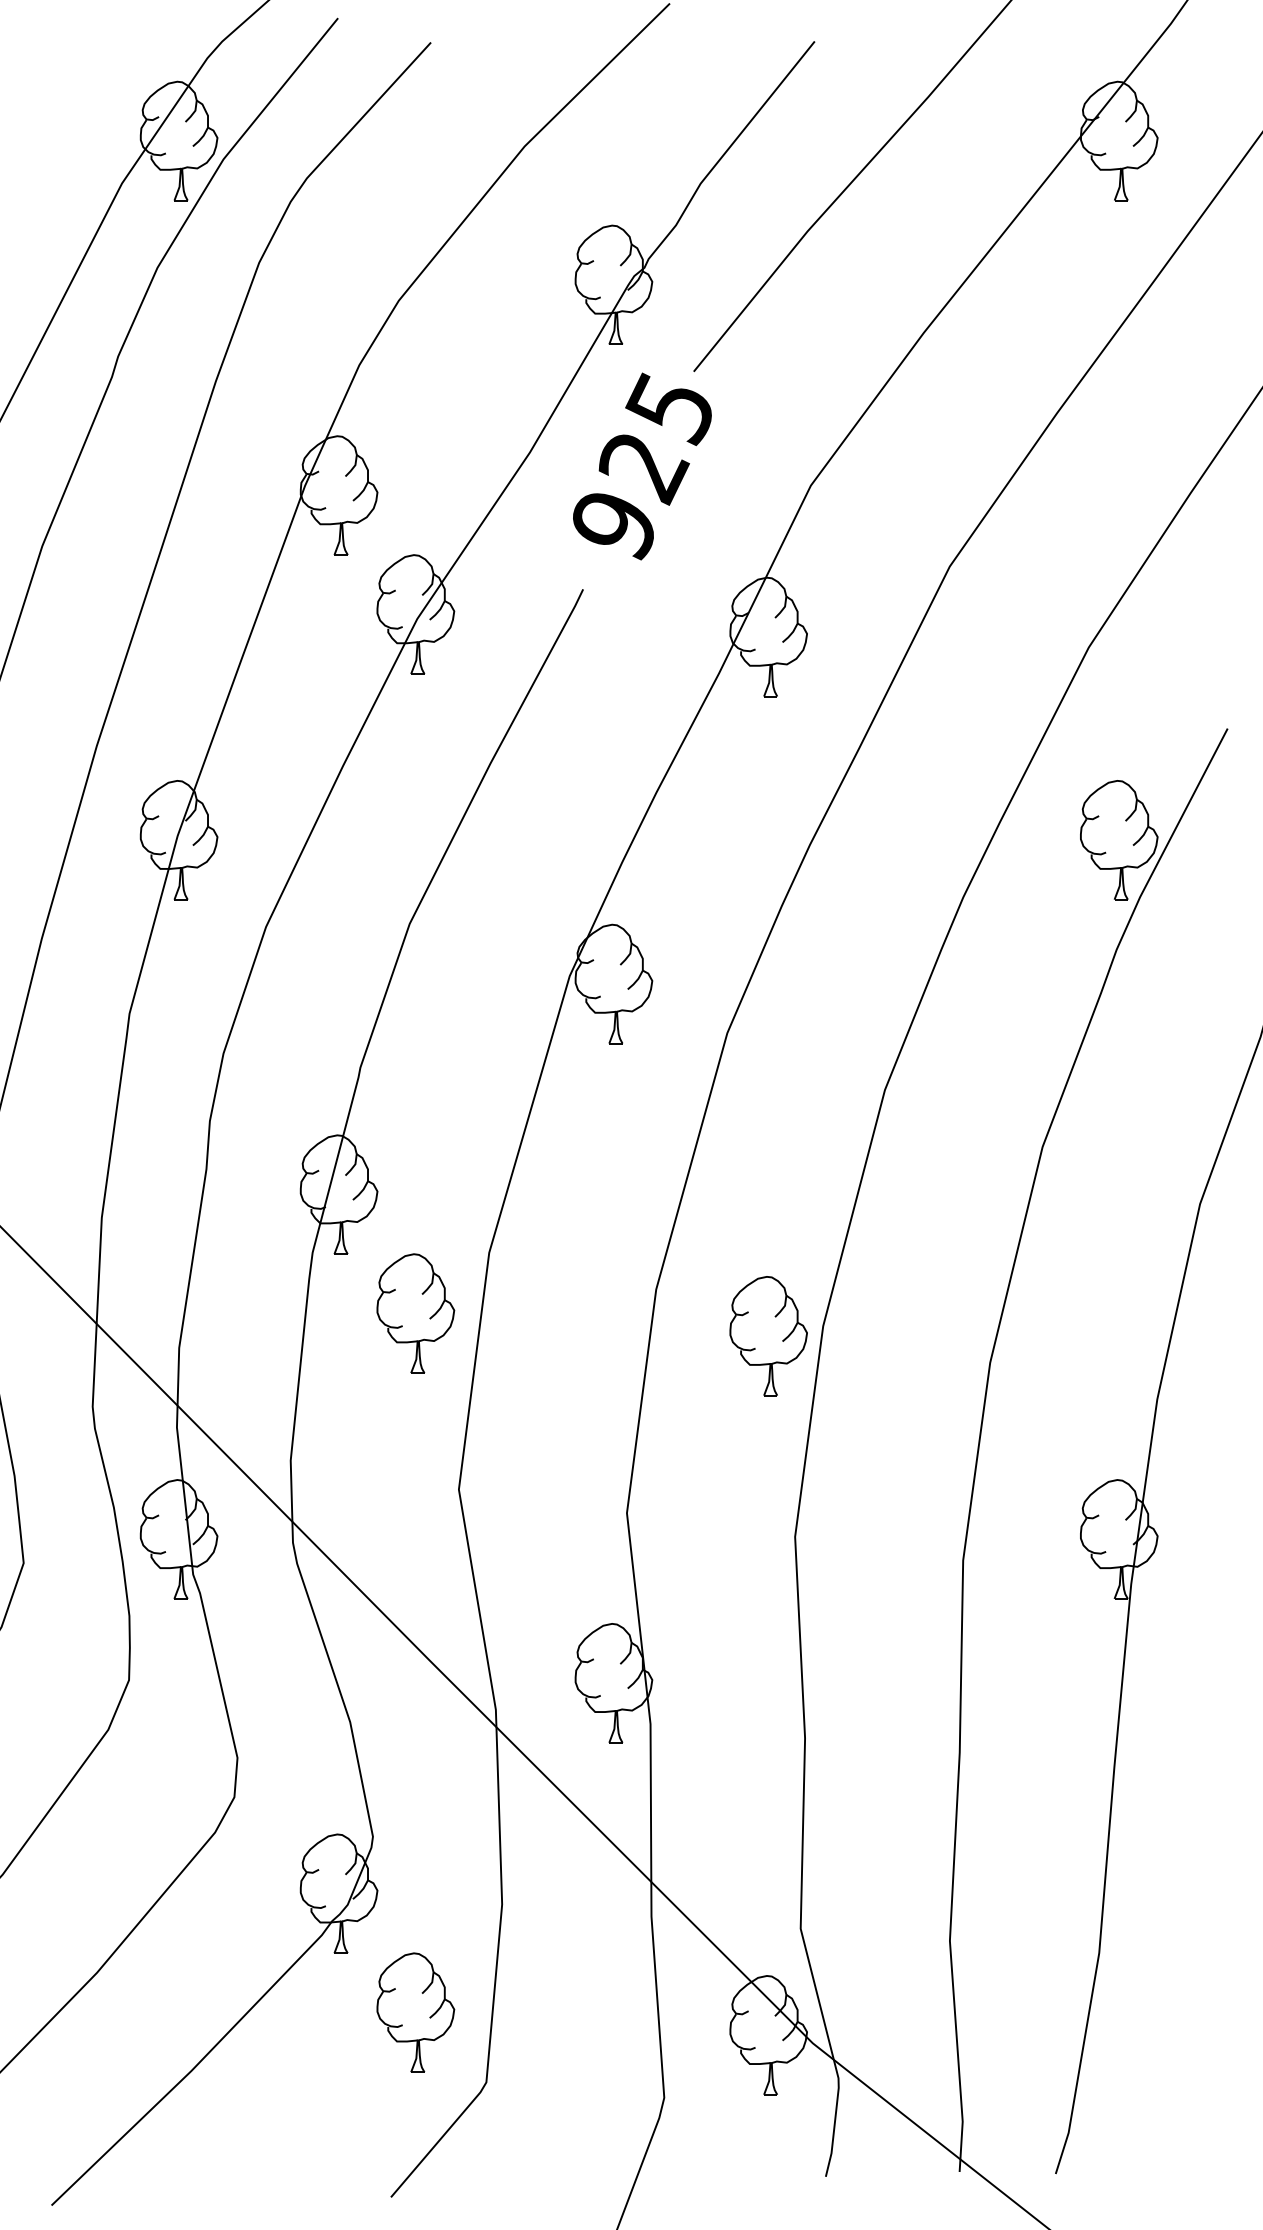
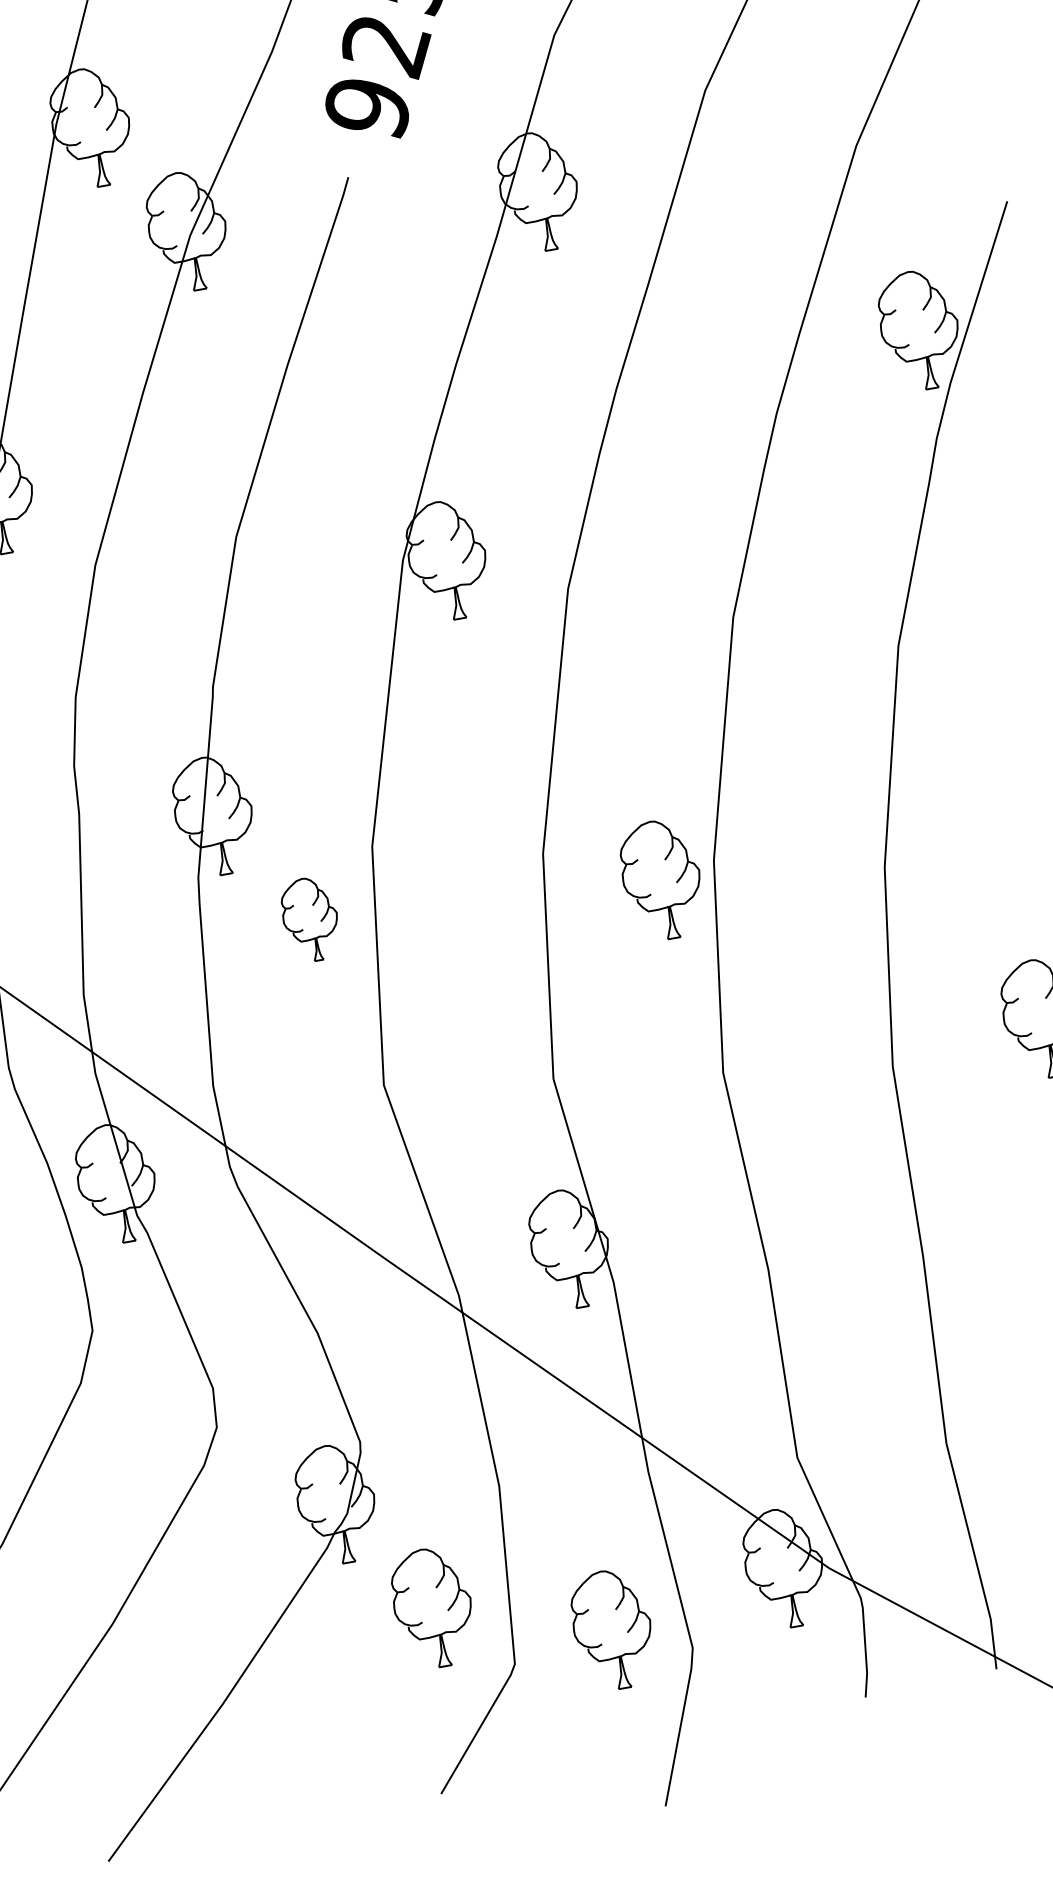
part: (415, 1313) -> (310, 919), size x0.7
part: (588, 2065) -> (612, 1629), added

